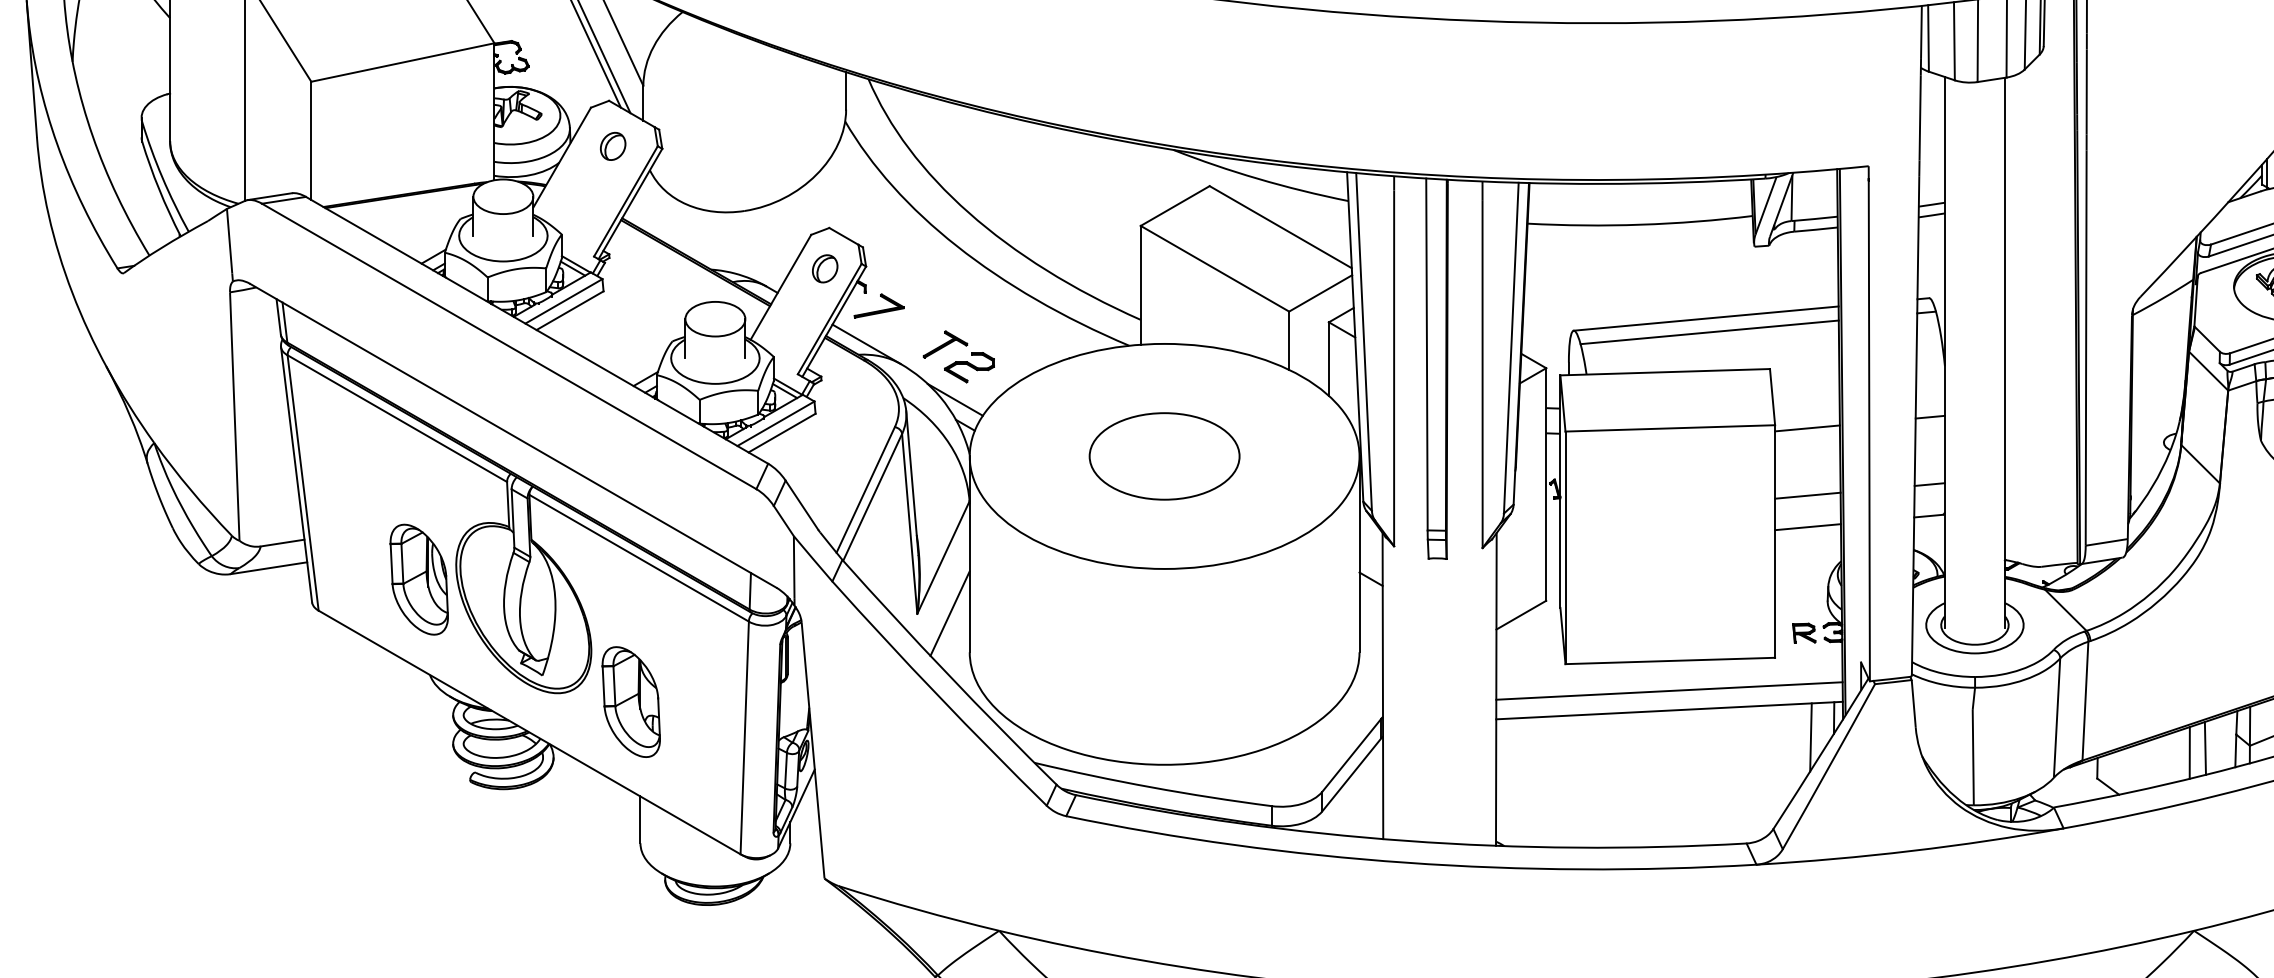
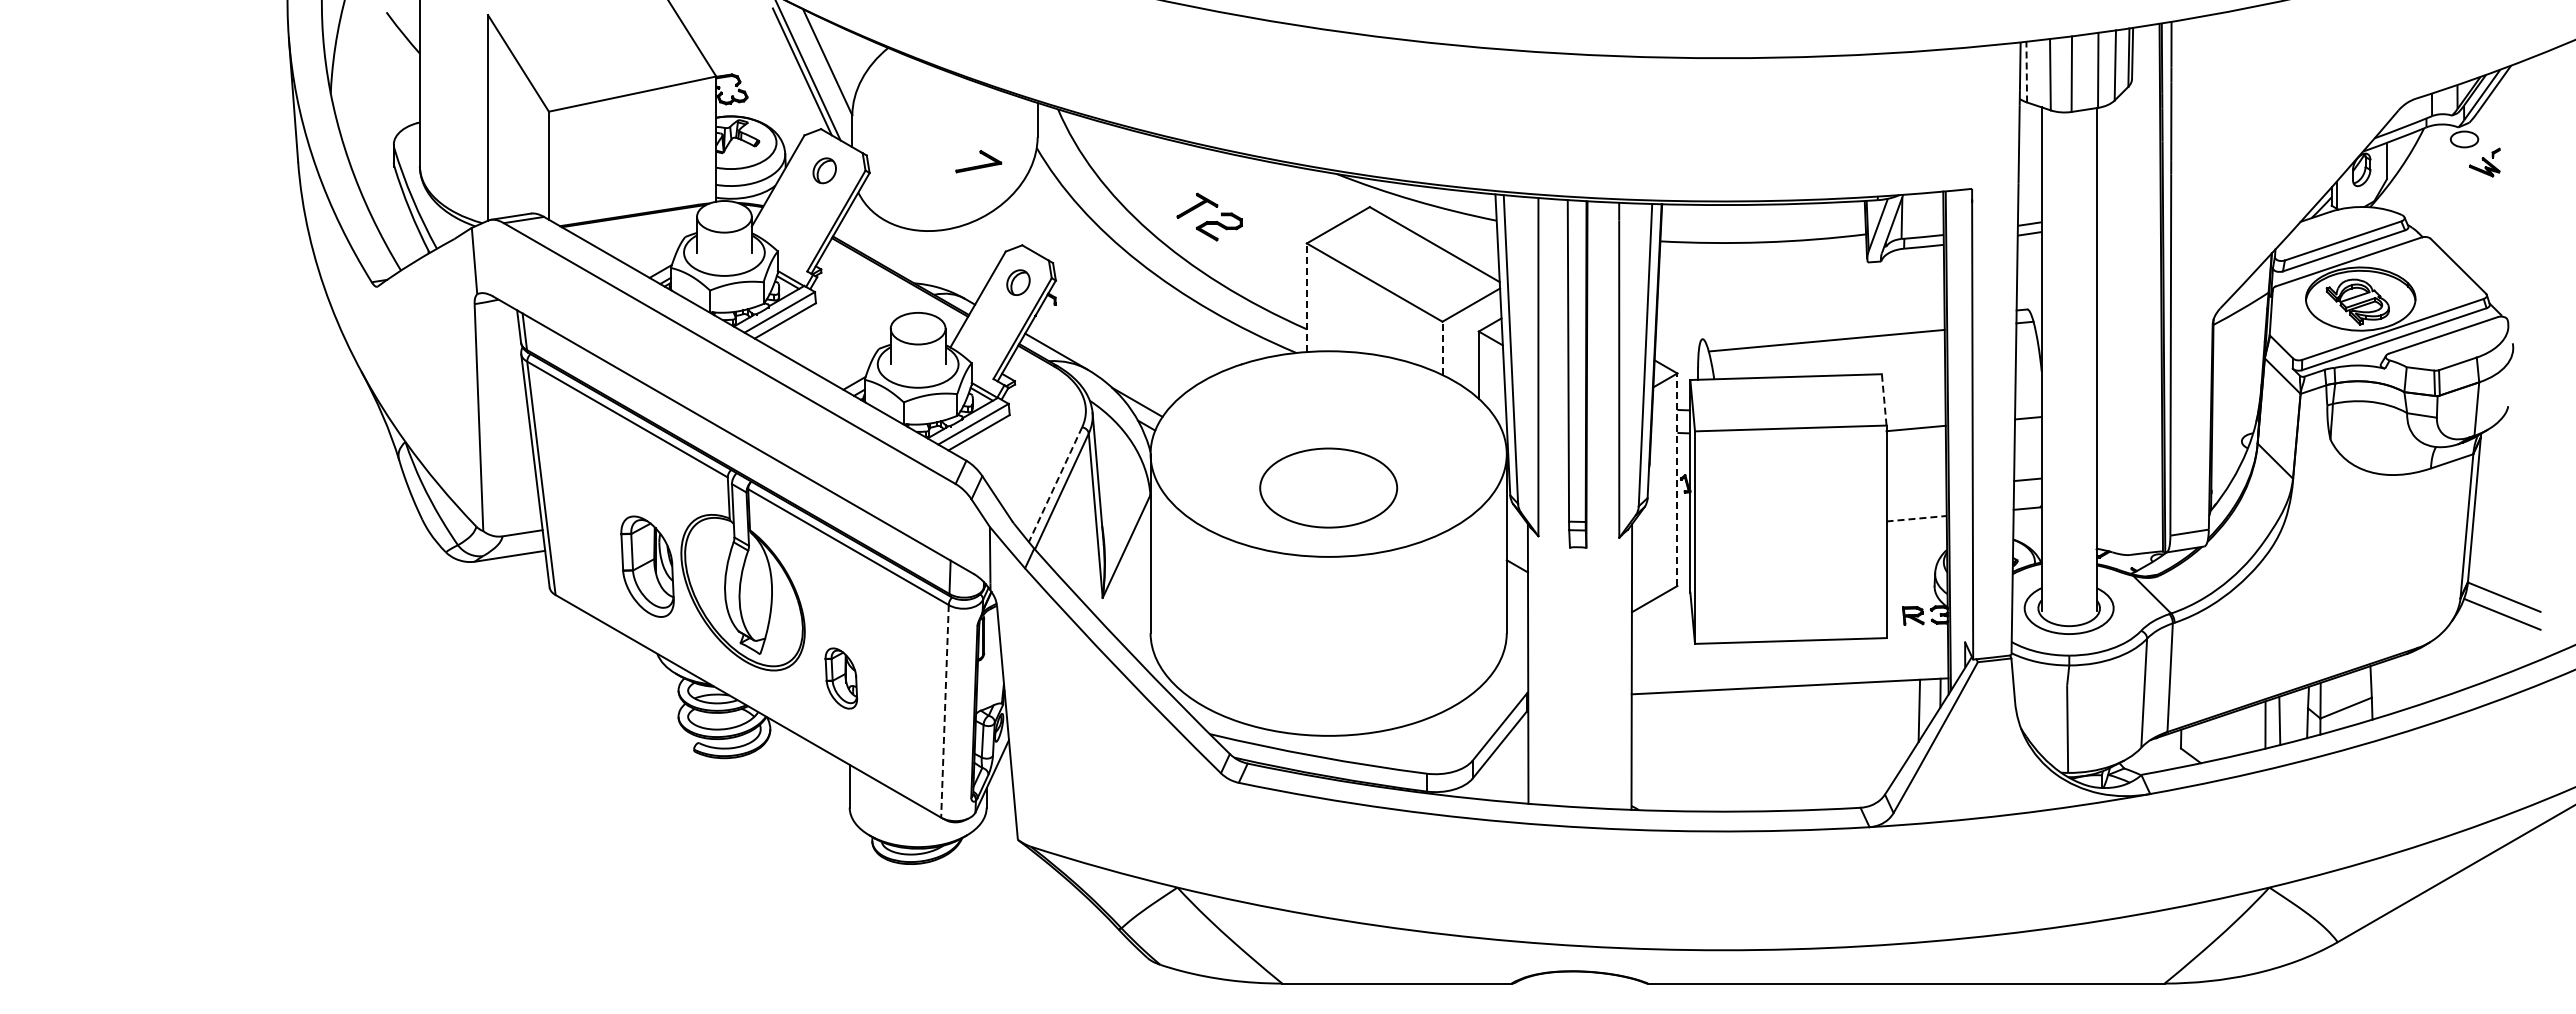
line: (1928, 37) -> (2026, 71), solid -> dashed
line: (1140, 285) -> (1306, 297), solid -> dashed
part: (878, 305) -> (978, 161), moved
line: (1706, 319) -> (1823, 328), removed
line: (1289, 340) -> (1442, 348), solid -> dashed
part: (958, 356) -> (1209, 216), moved
line: (1772, 396) -> (1884, 399), solid -> dashed
part: (1164, 455) -> (1328, 487), moved
line: (1546, 484) -> (1677, 479), solid -> dashed
line: (865, 490) -> (1055, 485), solid -> dashed
line: (1807, 495) -> (1916, 489), removed
line: (1808, 526) -> (1917, 518), solid -> dashed
line: (949, 613) -> (1132, 597), removed
line: (1668, 691) -> (1789, 668), removed
part: (631, 702) -> (841, 678), size x0.6
line: (744, 738) -> (944, 711), solid -> dashed

